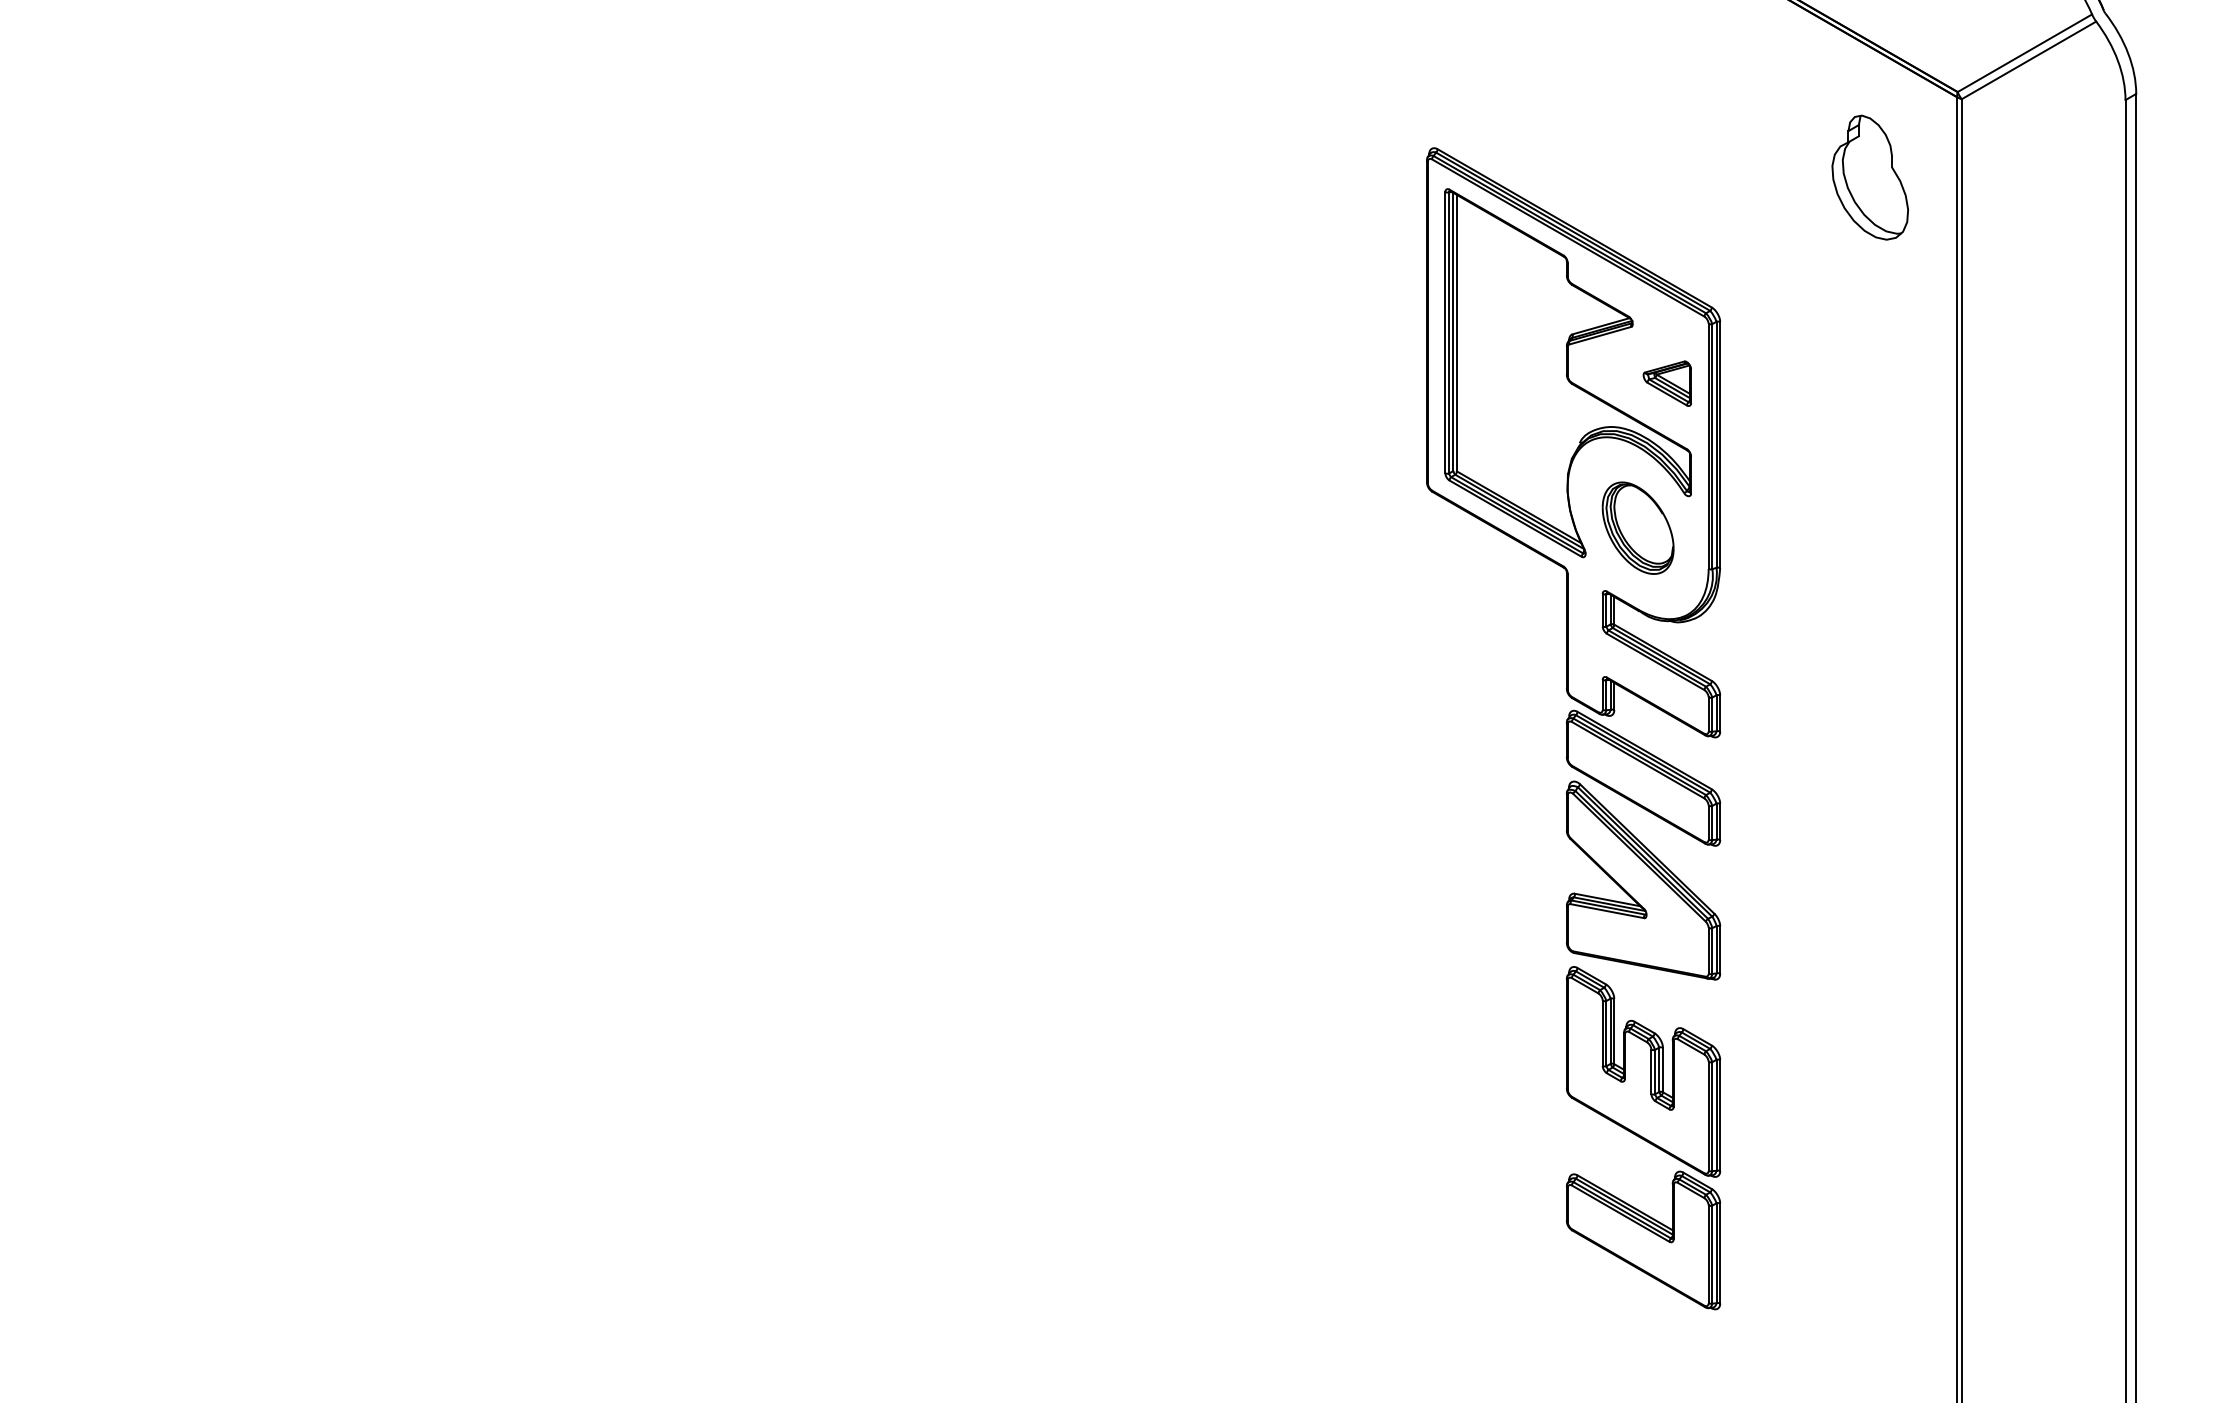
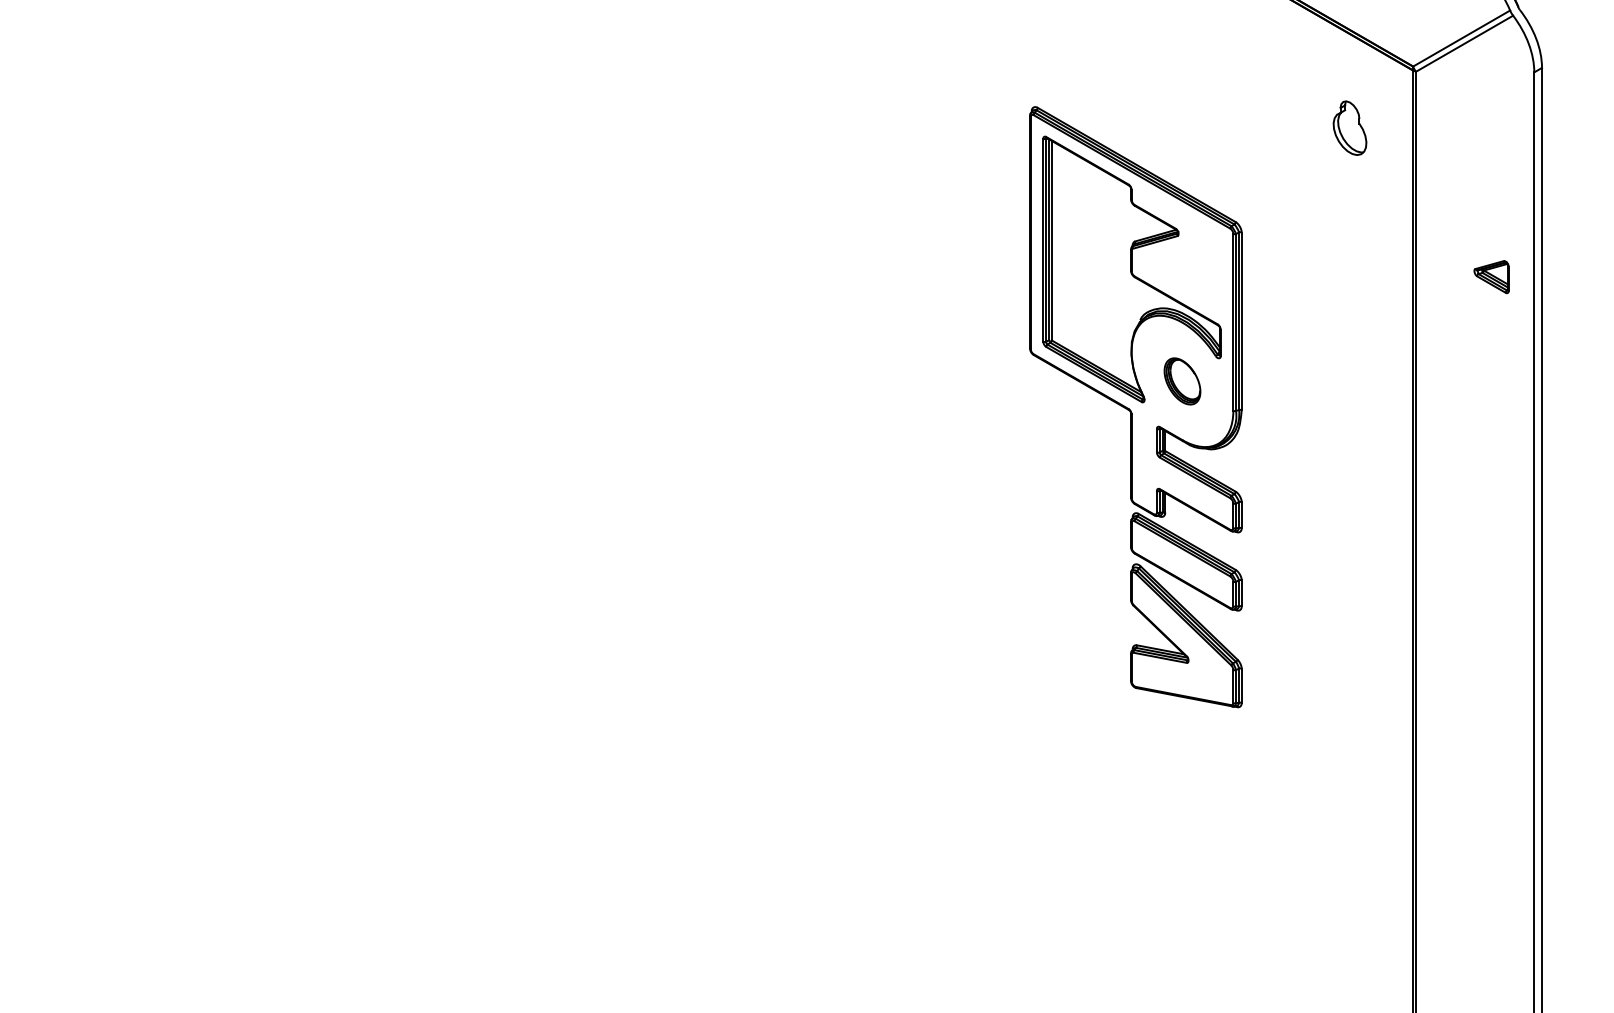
part: (1869, 176) -> (1349, 127), size x0.6
part: (1667, 384) -> (1491, 277), moved
part: (1638, 528) -> (1182, 381), size x0.7
part: (1643, 1137) -> (1186, 821), removed

